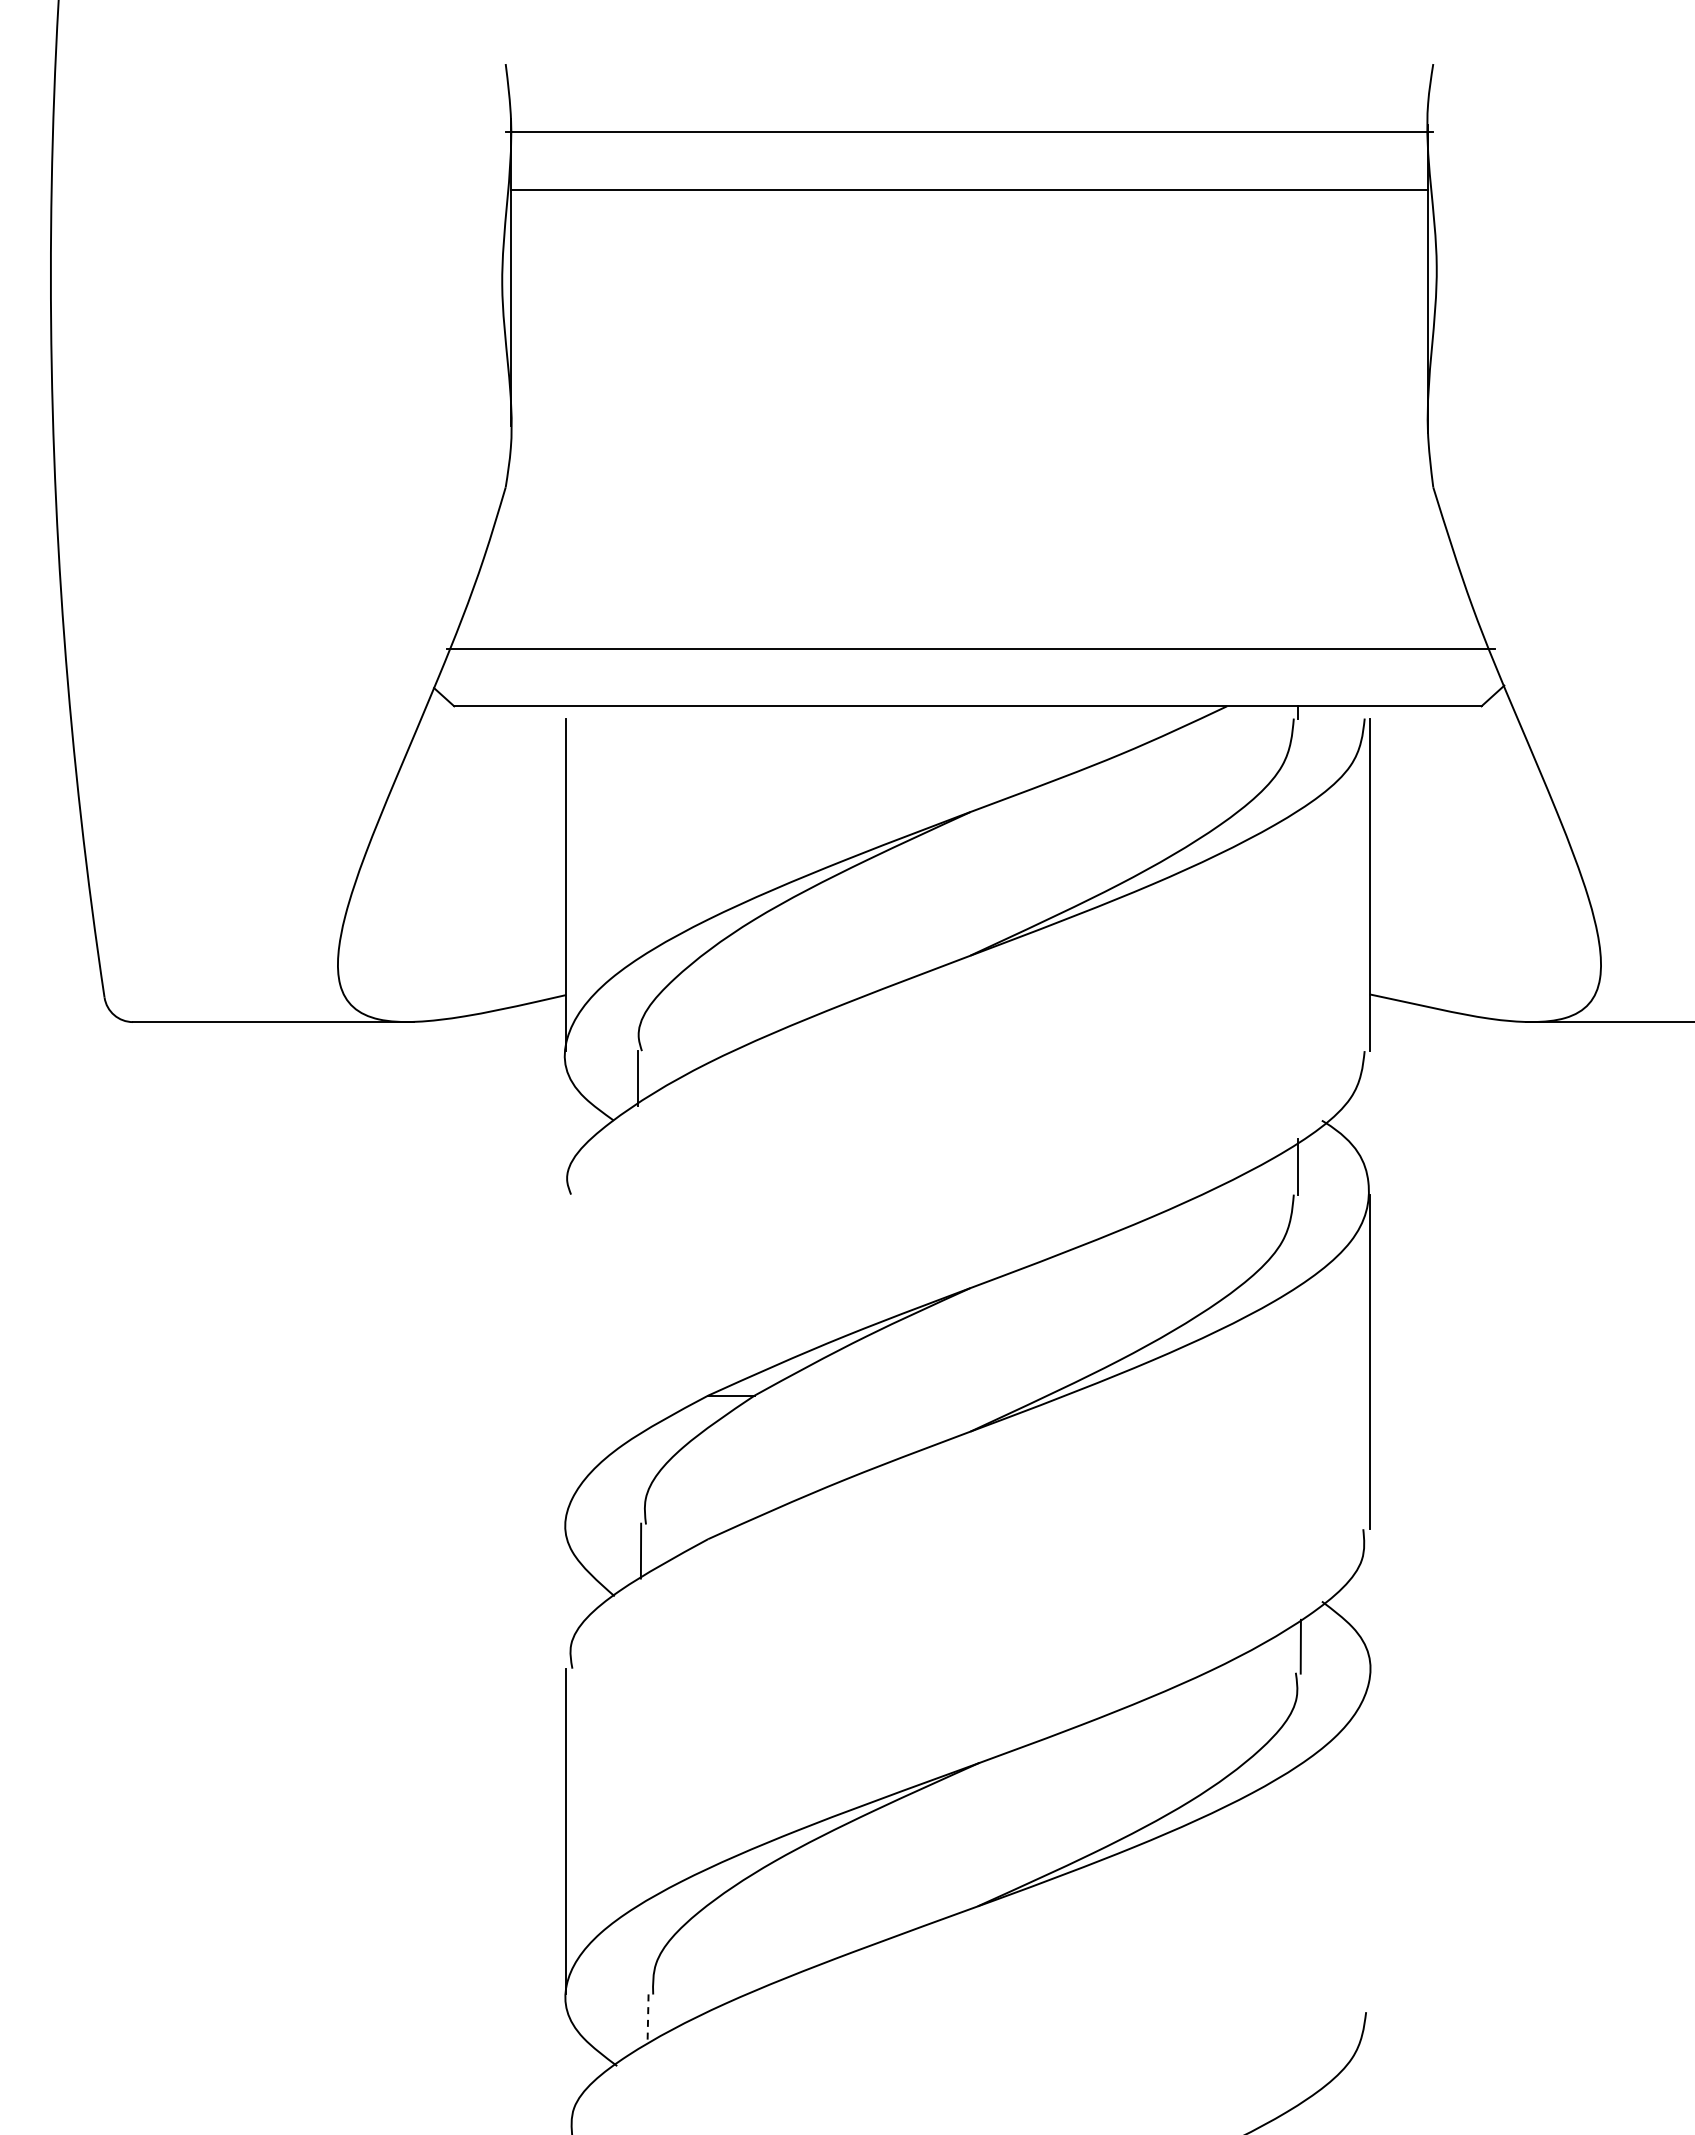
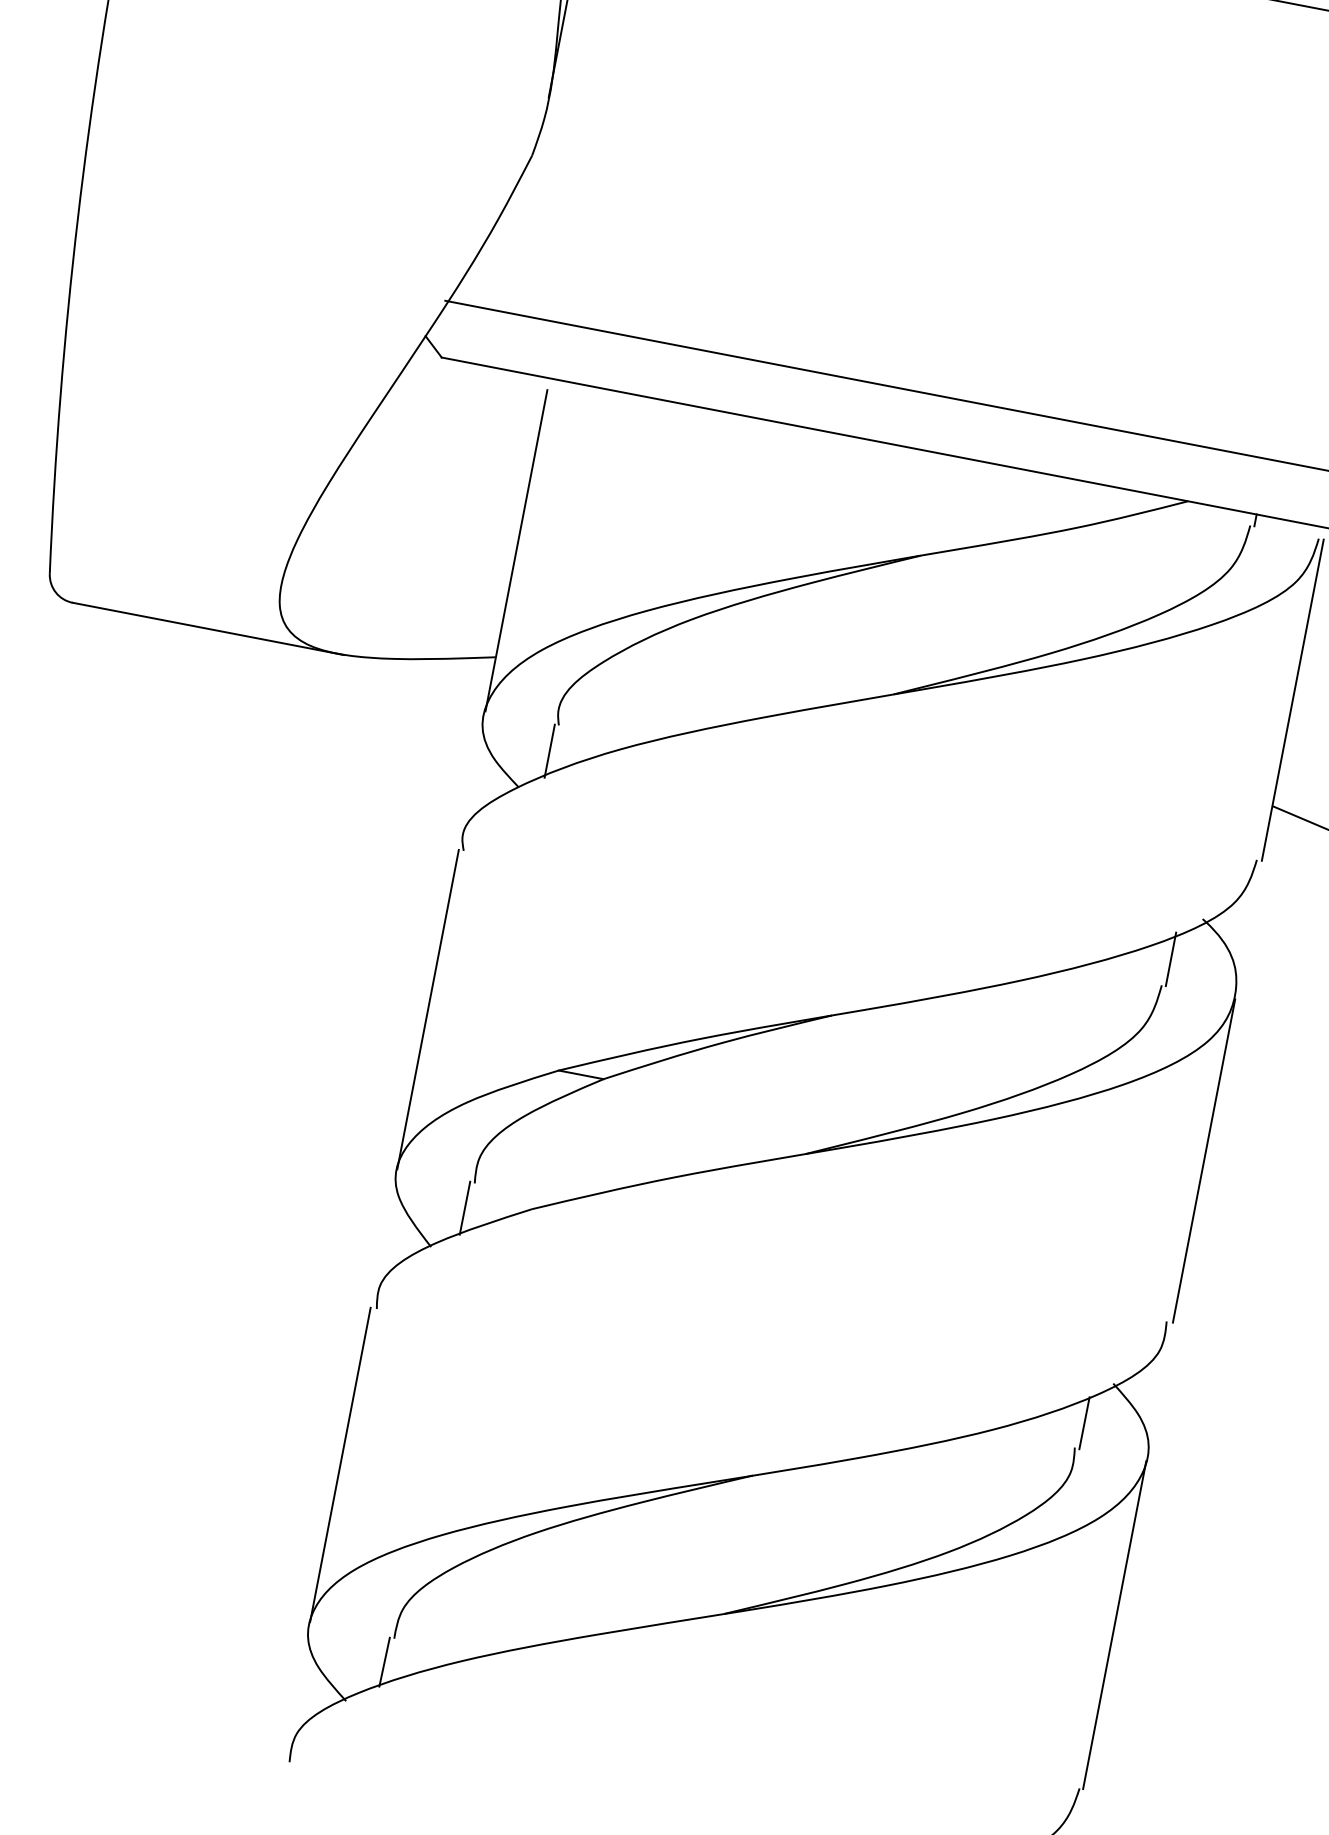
line: (566, 1359) -> (428, 1009), added
line: (1369, 1842) -> (1114, 1625), added
line: (648, 2020) -> (384, 1662), dashed -> solid

